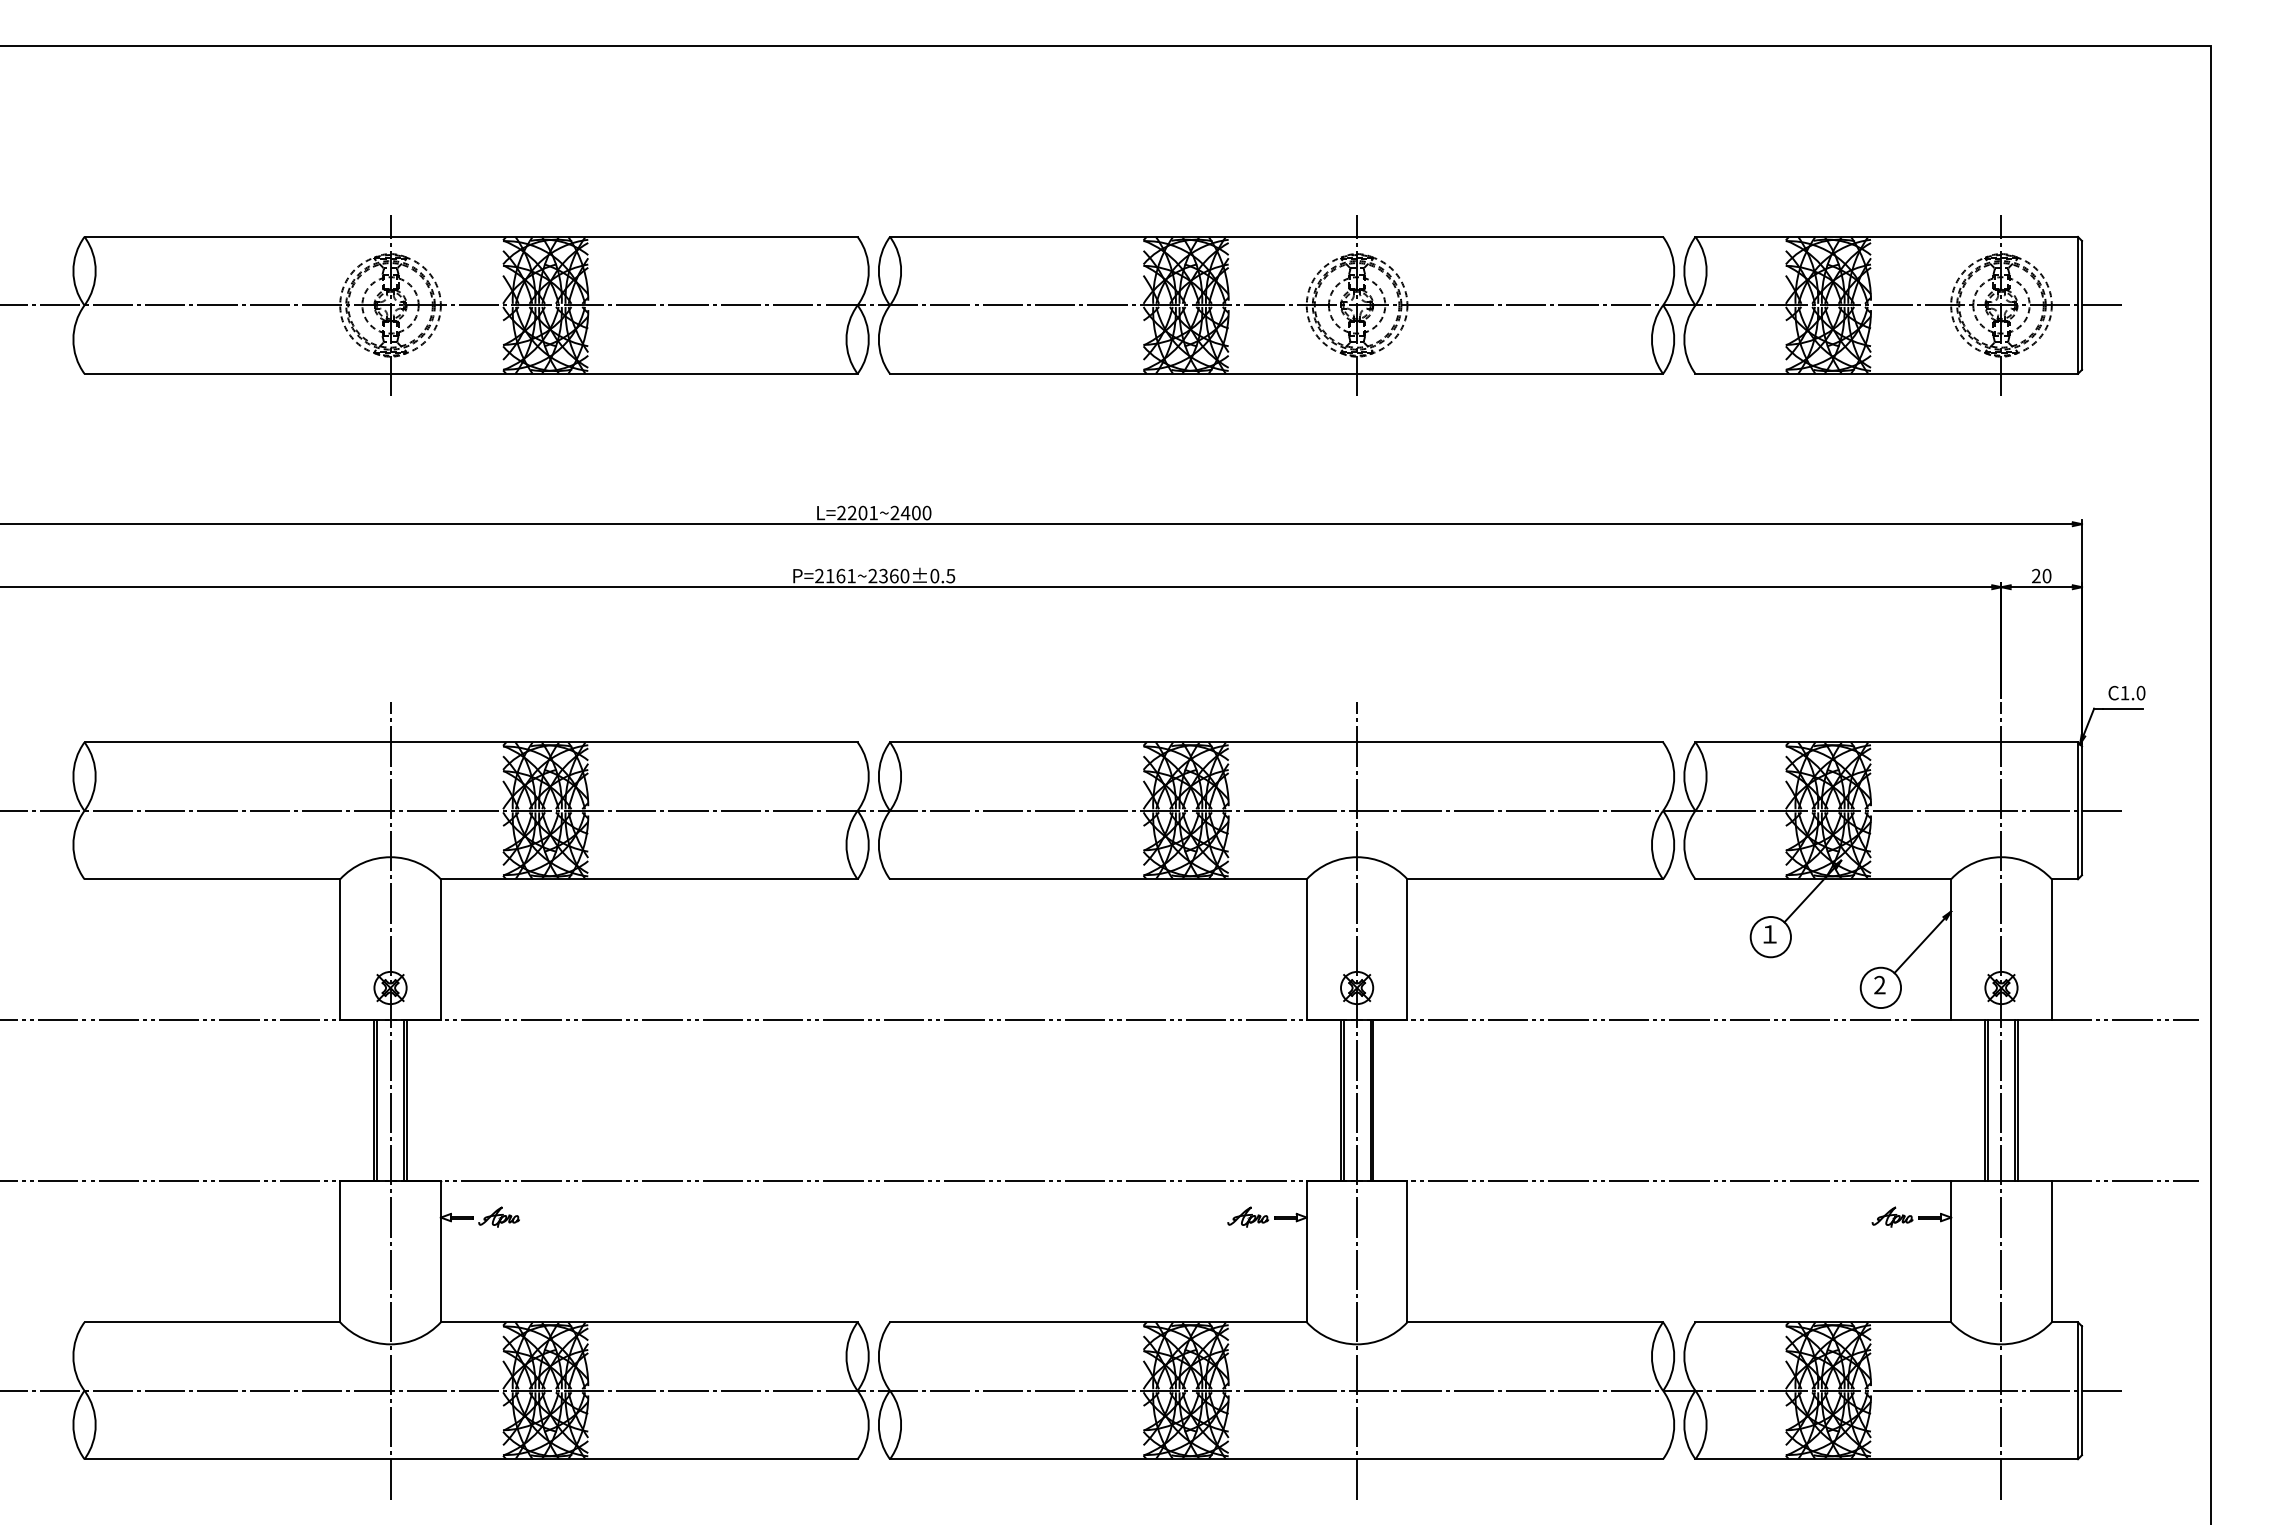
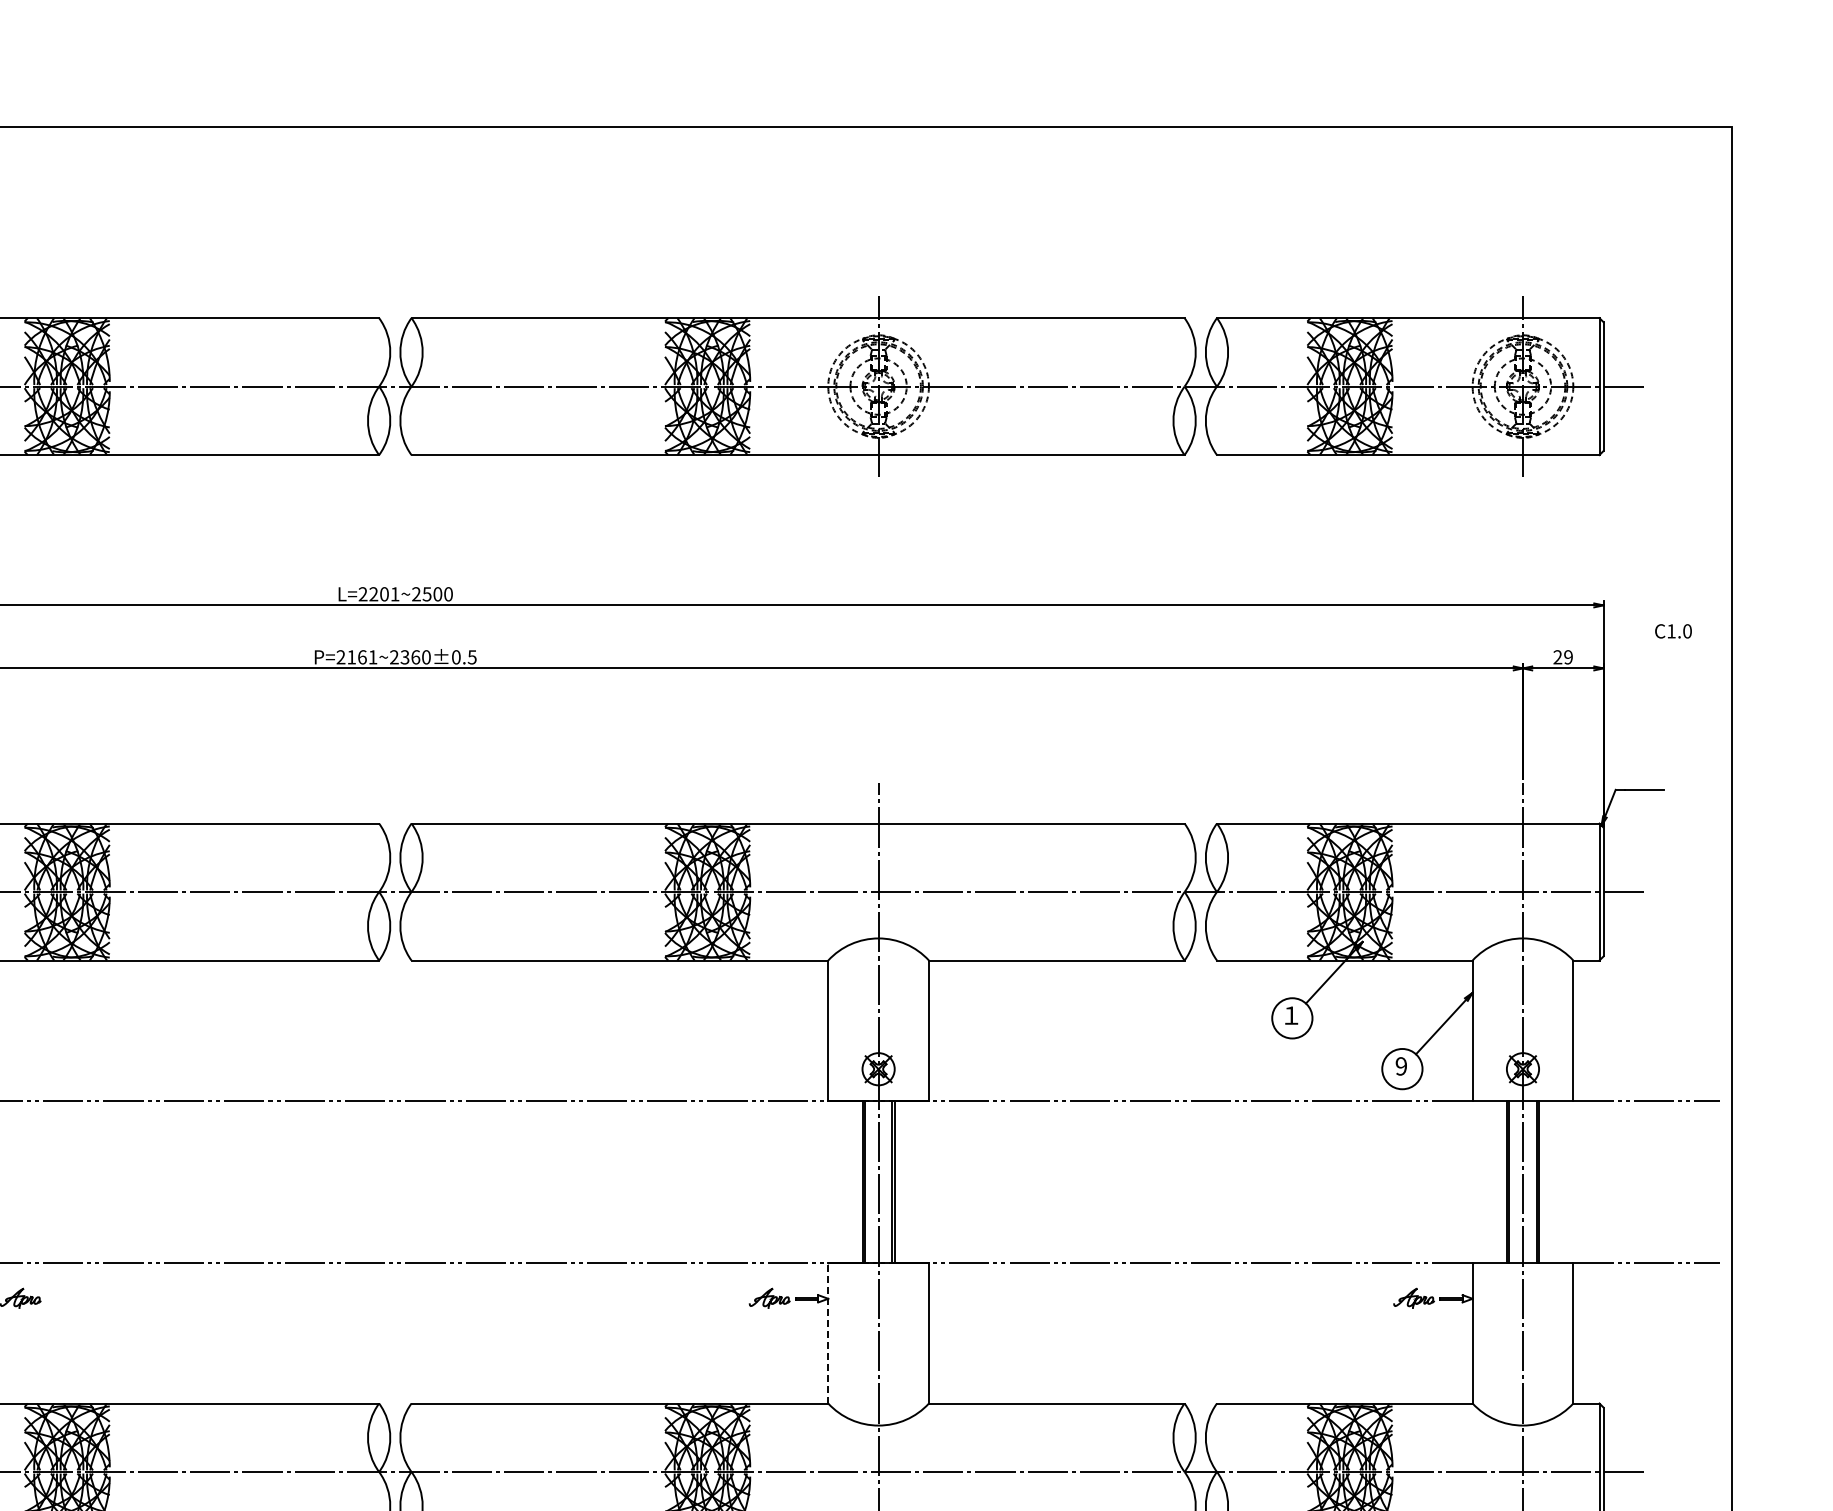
text: (905, 513) -> (427, 594), L=2201~2400 -> L=2201~2500
text: (2046, 576) -> (1568, 657), 20 -> 29
text: (2126, 693) -> (1673, 631), moved
text: (1879, 985) -> (1401, 1066), 2 -> 9
line: (1306, 1251) -> (828, 1332), solid -> dashed

